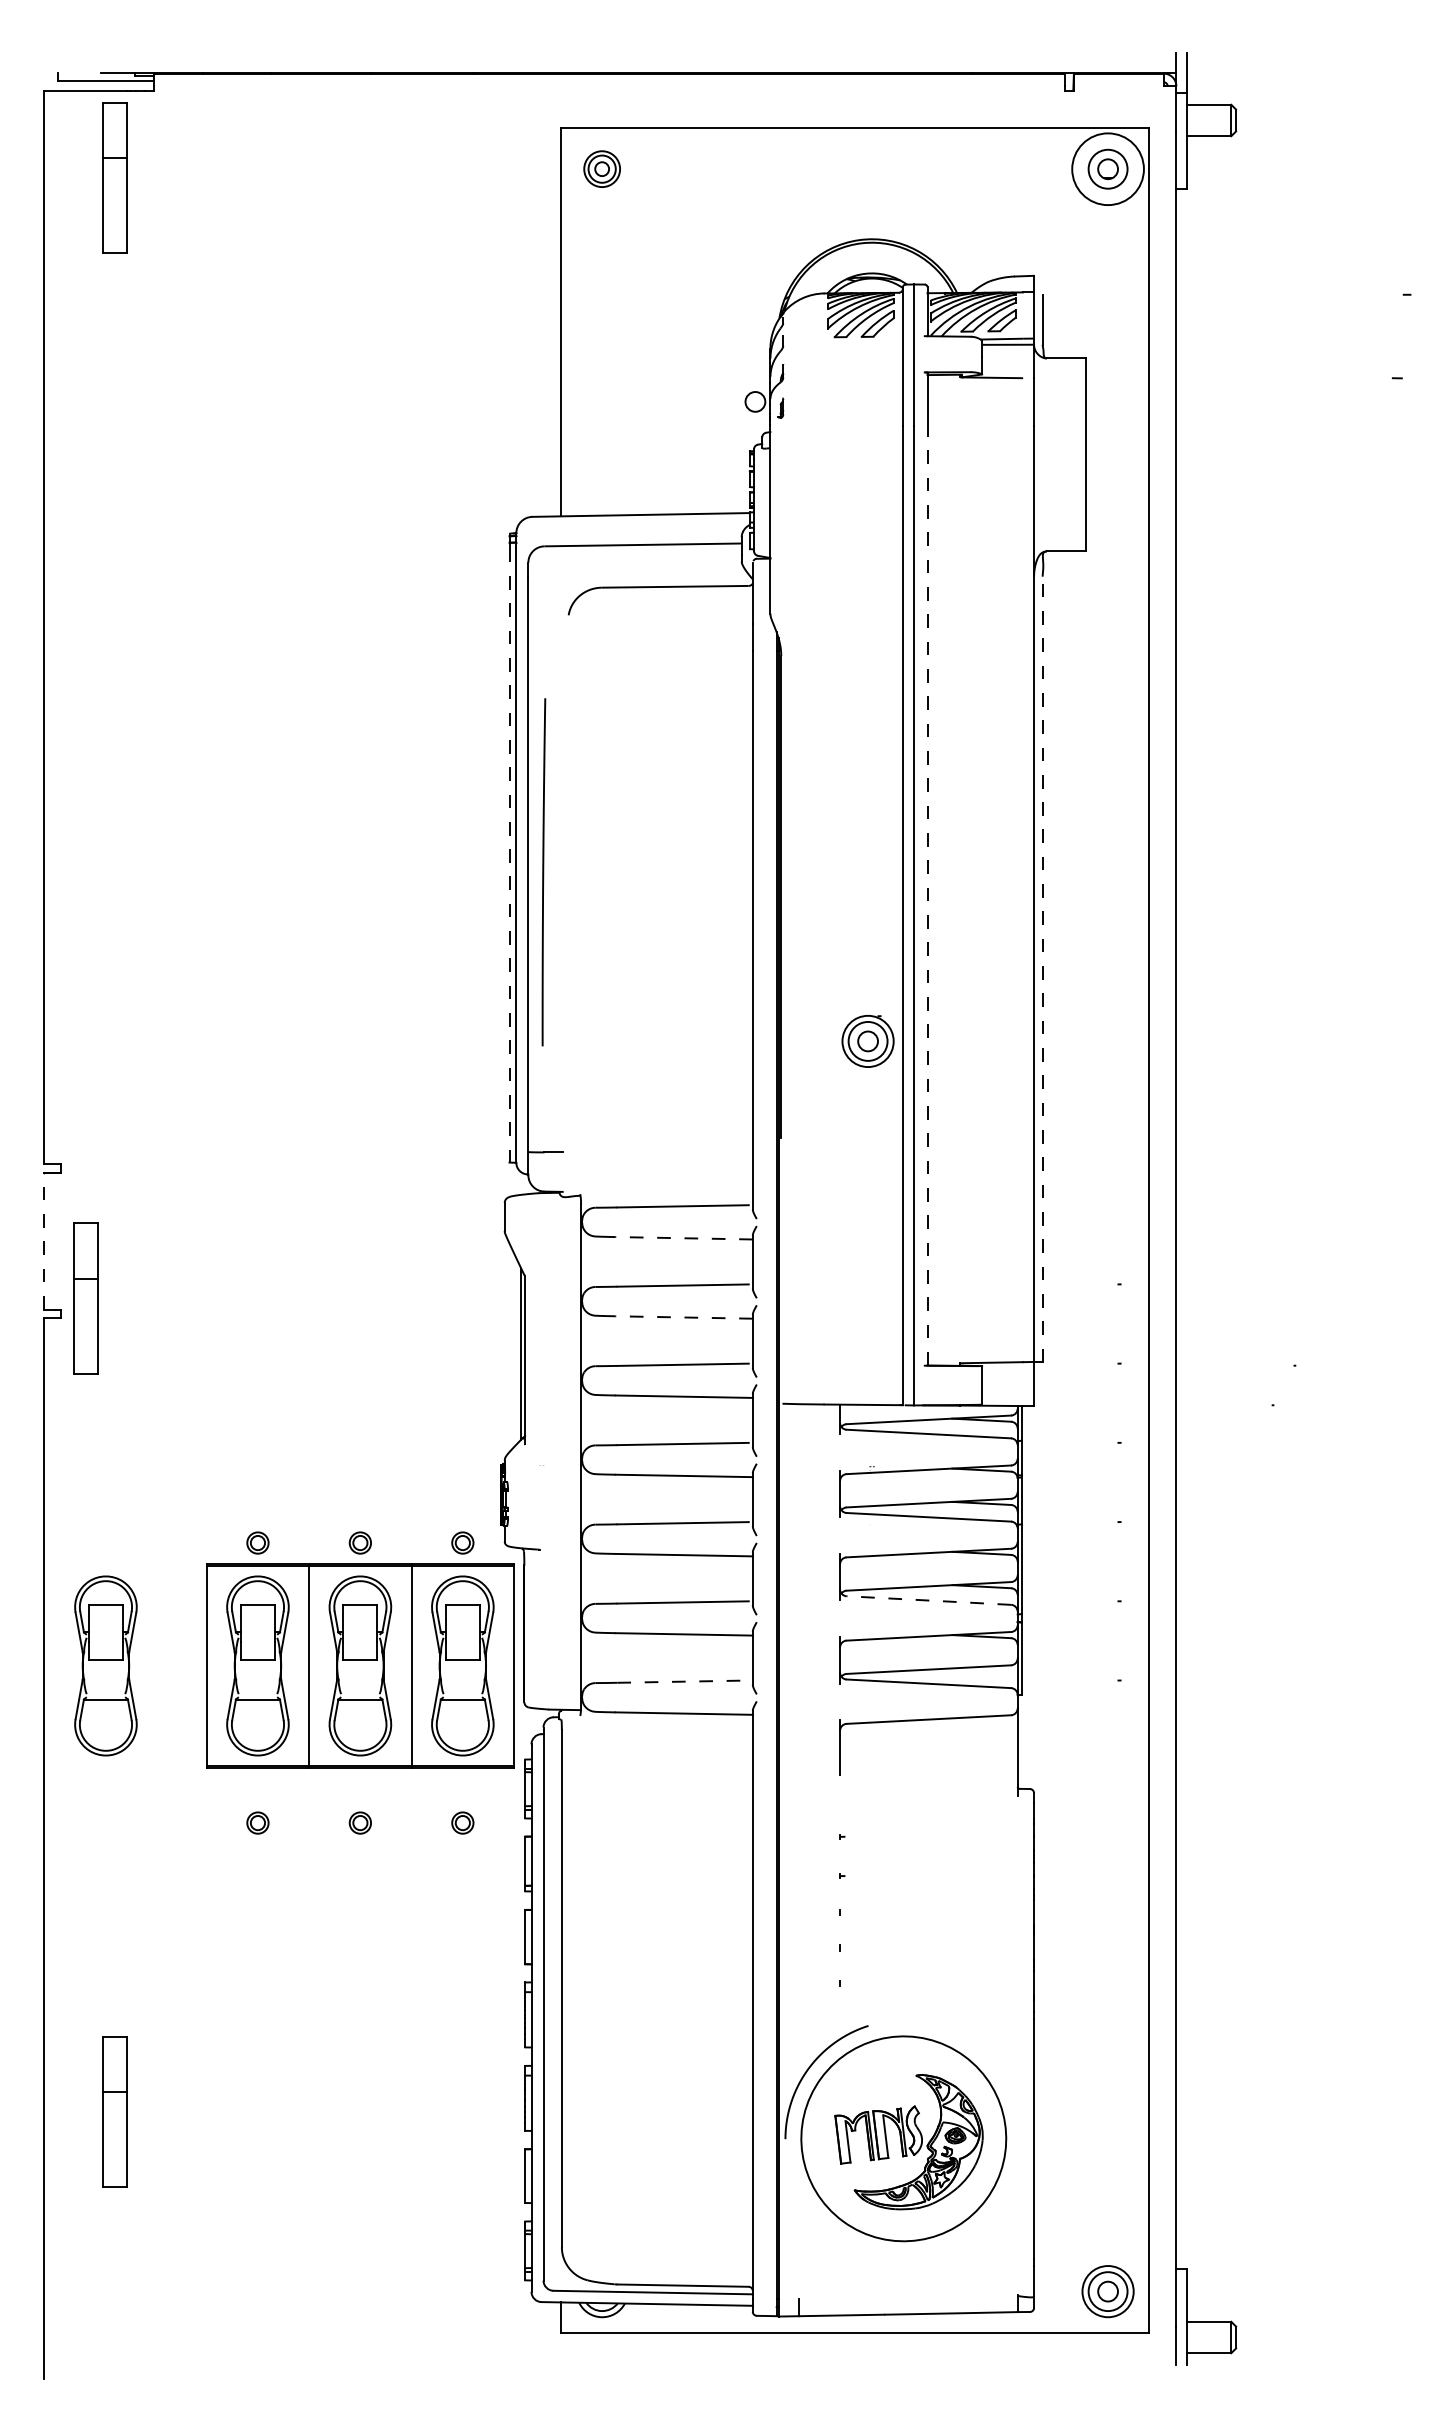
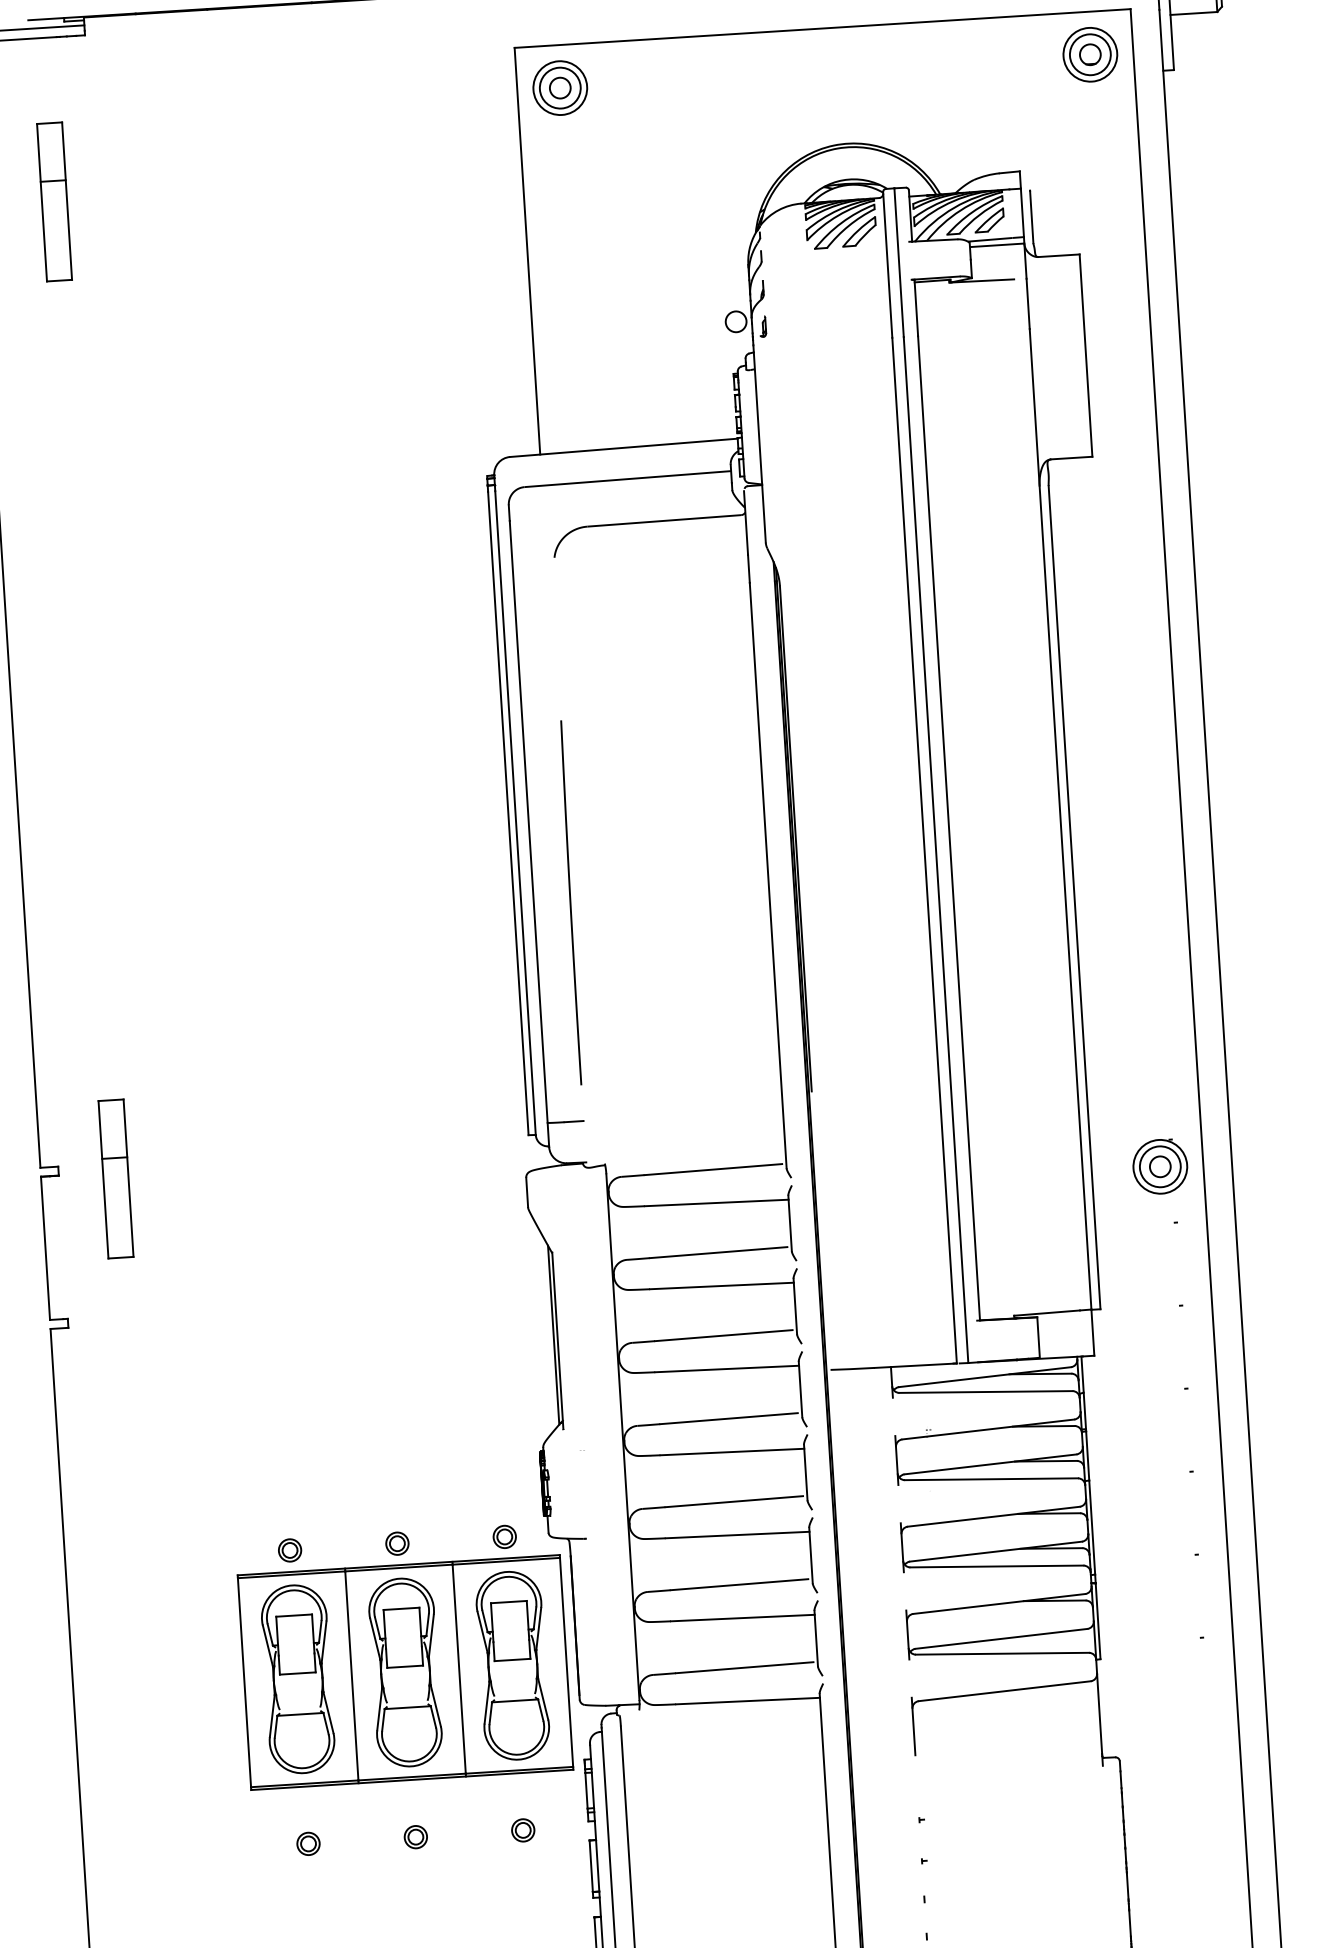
part: (601, 168) -> (559, 87), size x1.43
circle: (1107, 168) -> (1089, 54), size x0.71
part: (114, 177) -> (54, 201), moved
line: (509, 855) -> (508, 813), dashed -> solid
line: (543, 872) -> (570, 903), moved
line: (927, 896) -> (949, 828), dashed -> solid
line: (1042, 969) -> (1074, 897), dashed -> solid
part: (867, 1041) -> (1159, 1166), moved
line: (684, 1238) -> (716, 1203), dashed -> solid
line: (43, 1240) -> (45, 1247), dashed -> solid
part: (85, 1298) -> (115, 1178), moved
line: (684, 1317) -> (722, 1285), dashed -> solid
line: (928, 1600) -> (996, 1566), dashed -> solid
part: (105, 1665) -> (138, 1688), removed
line: (683, 1681) -> (745, 1667), dashed -> solid

